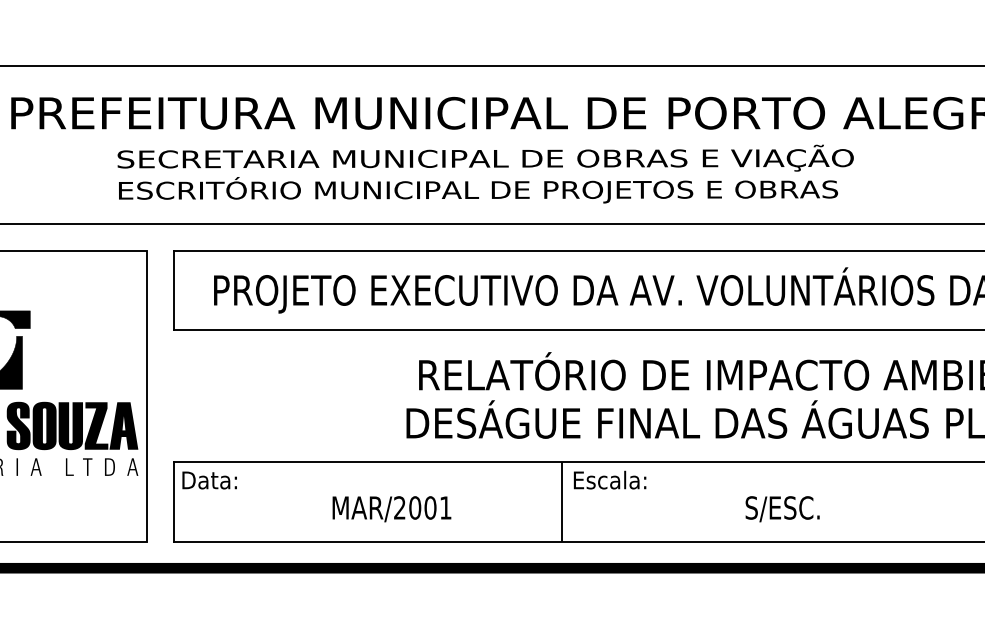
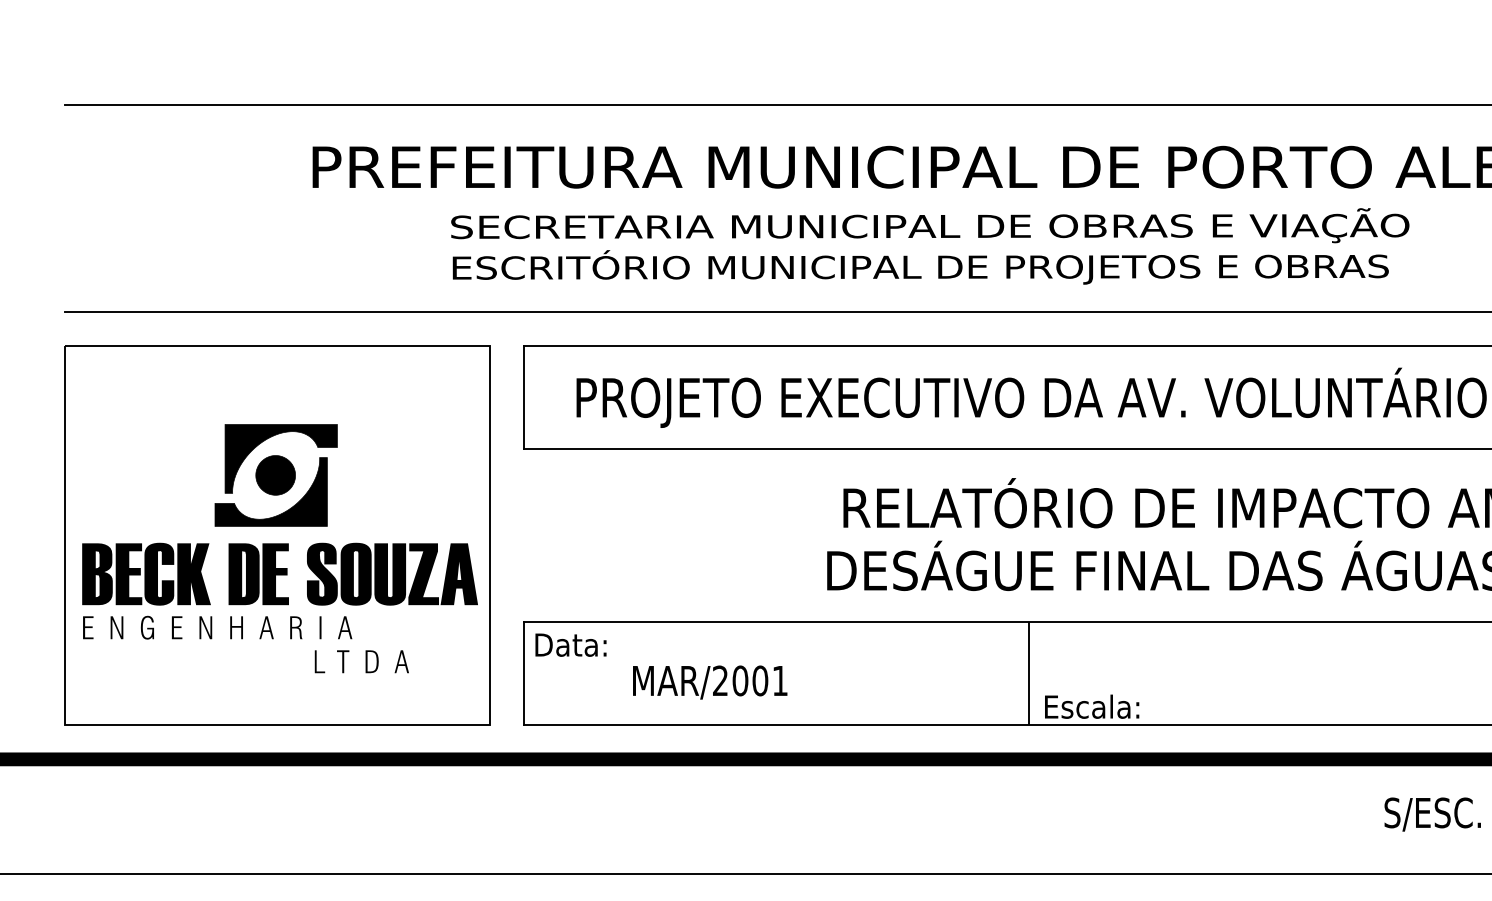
part: (101, 466) -> (361, 661), moved
text: (610, 479) -> (1092, 706), moved
text: (392, 509) -> (710, 682), moved
text: (782, 509) -> (1432, 814), moved

